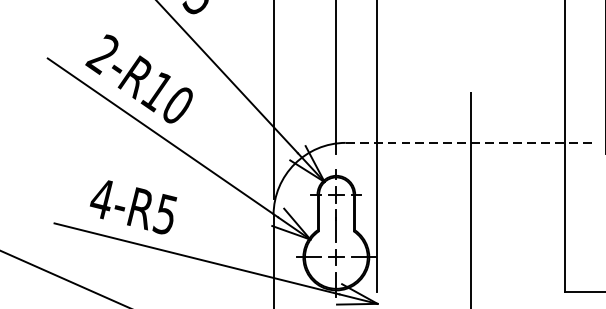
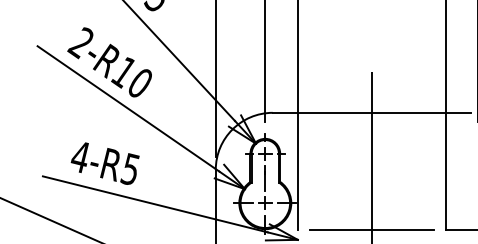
line: (472, 142) -> (372, 112), dashed -> solid
line: (470, 291) -> (371, 230), added

